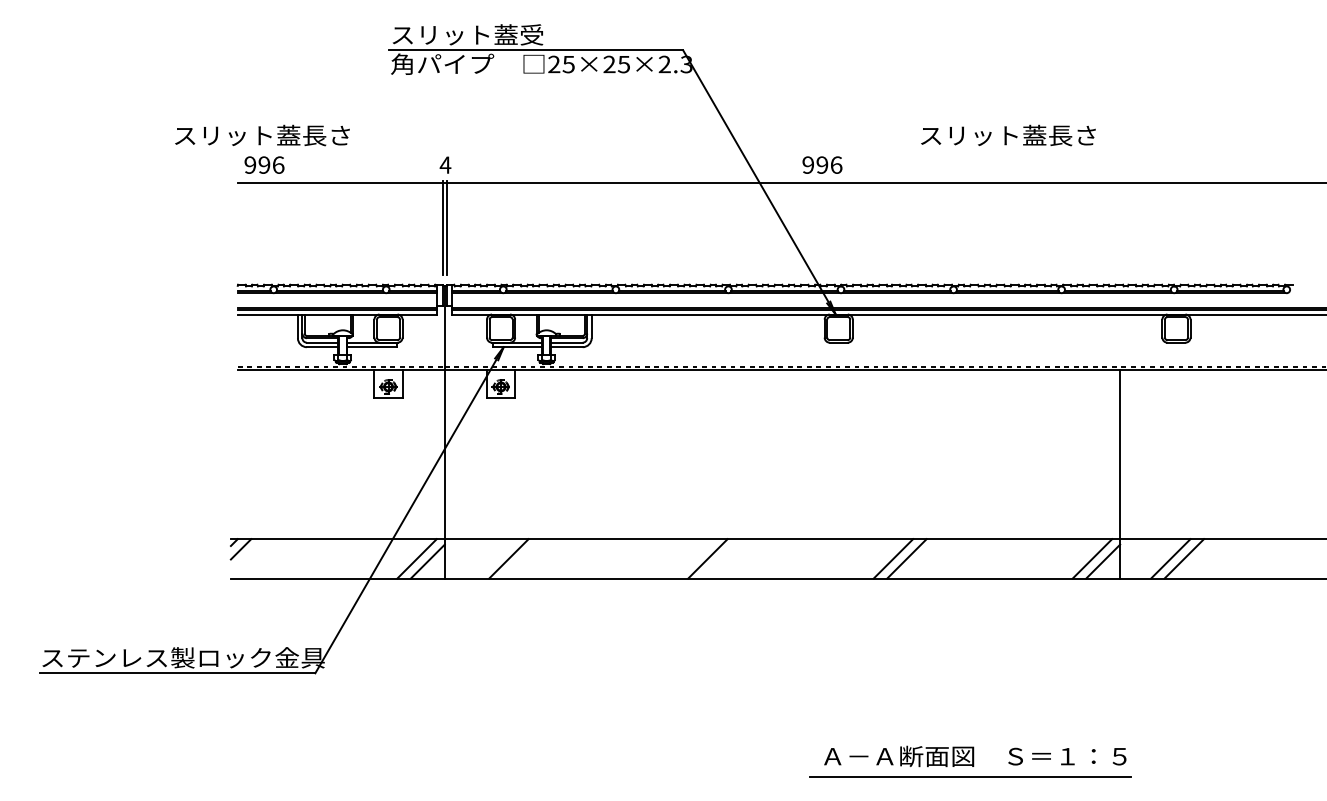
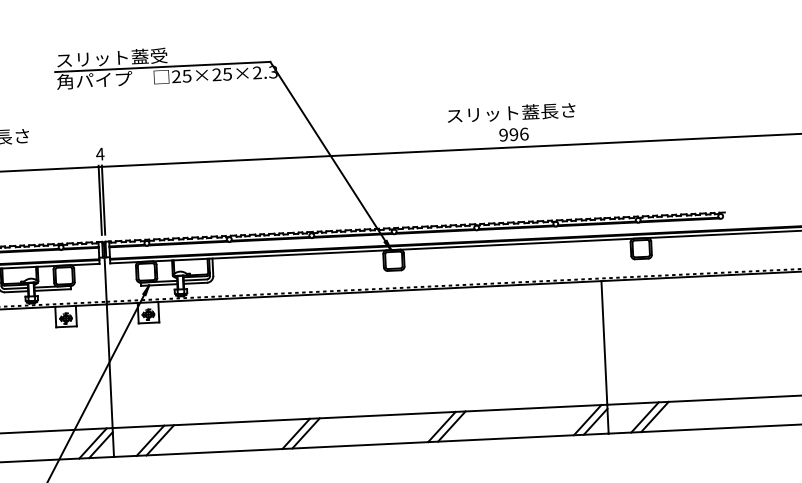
text: (822, 164) -> (514, 134), moved
line: (495, 558) -> (150, 440), added
line: (694, 558) -> (296, 433), added

